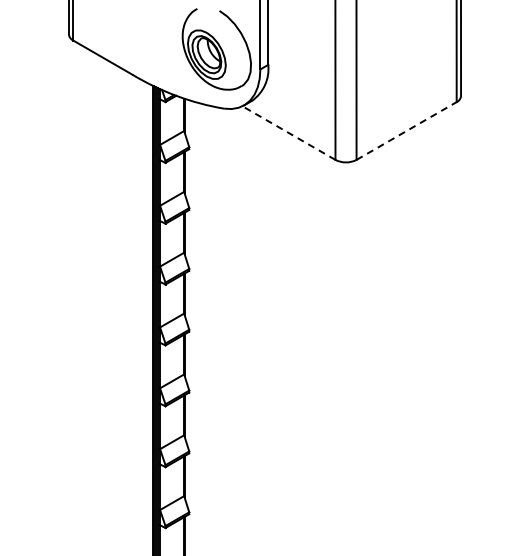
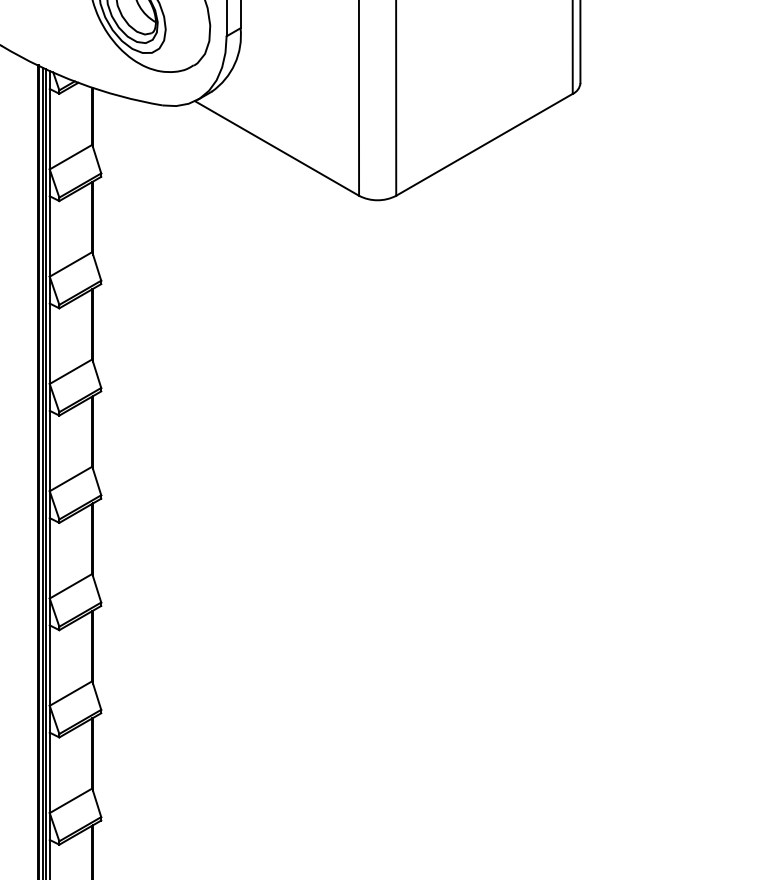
line: (406, 131) -> (484, 145), dashed -> solid
line: (288, 133) -> (276, 149), dashed -> solid

